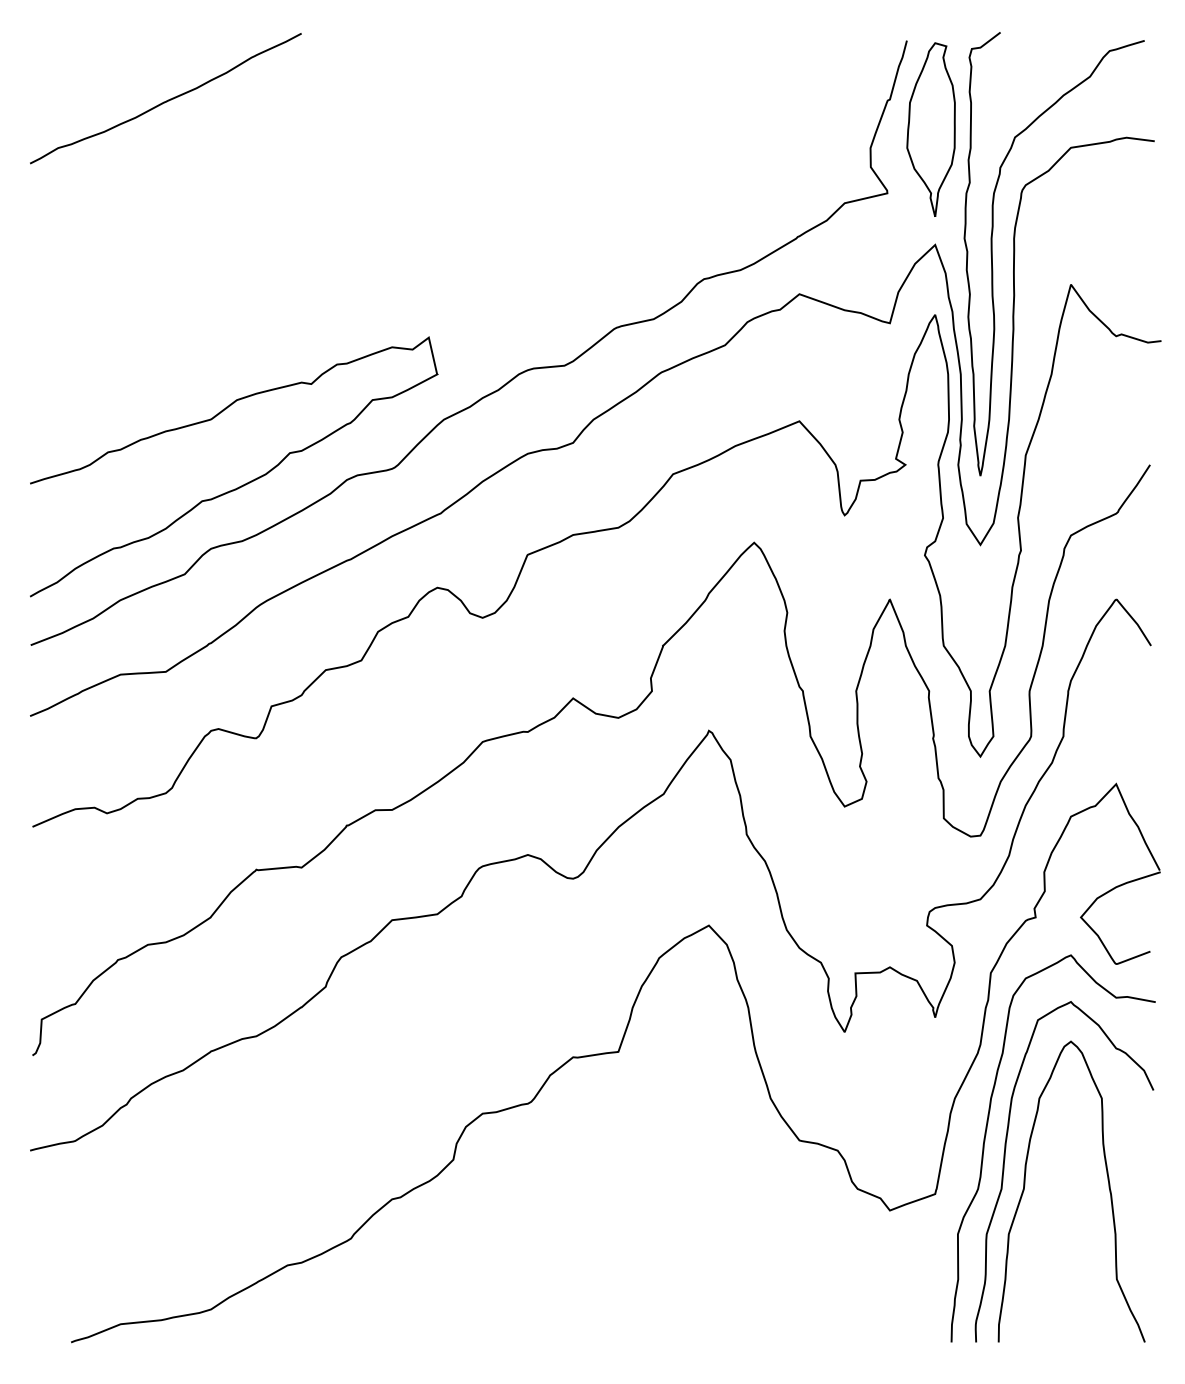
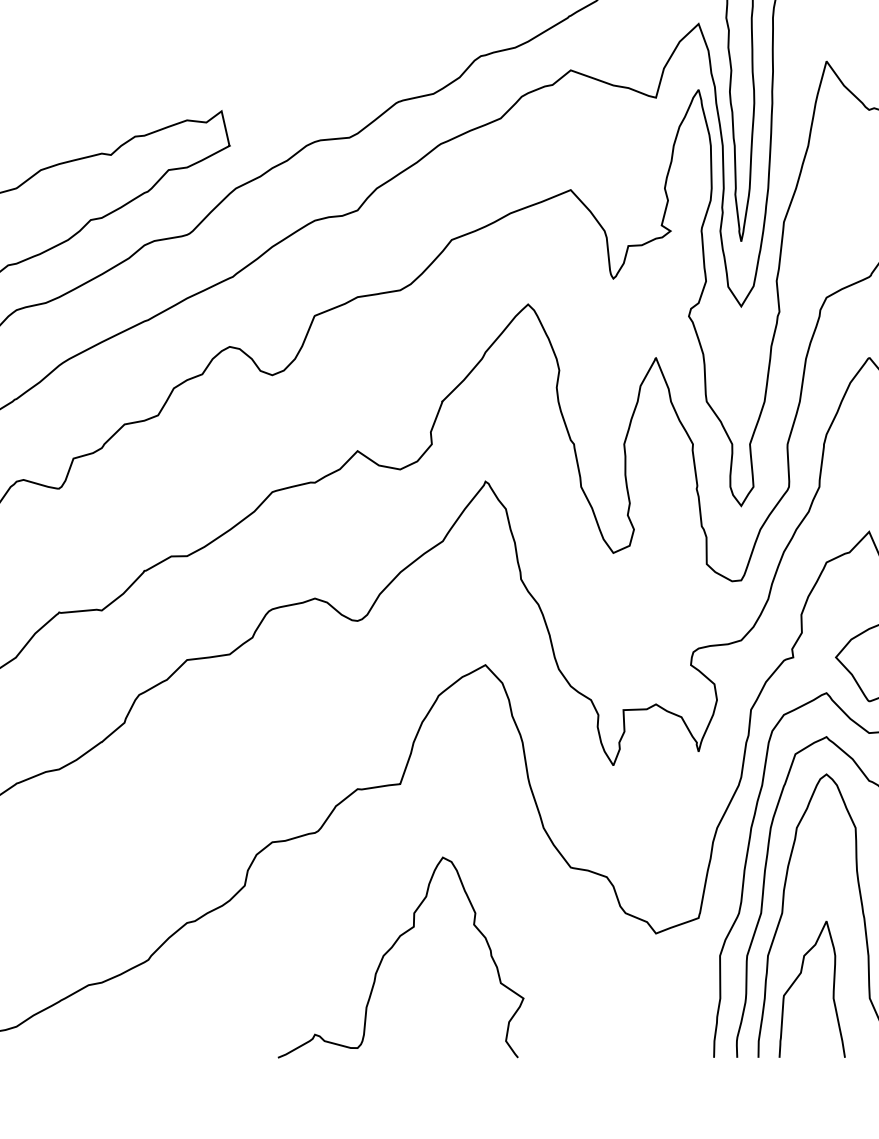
curve: (610, 1225) -> (392, 947), added
curve: (1041, 1257) -> (798, 977), added

